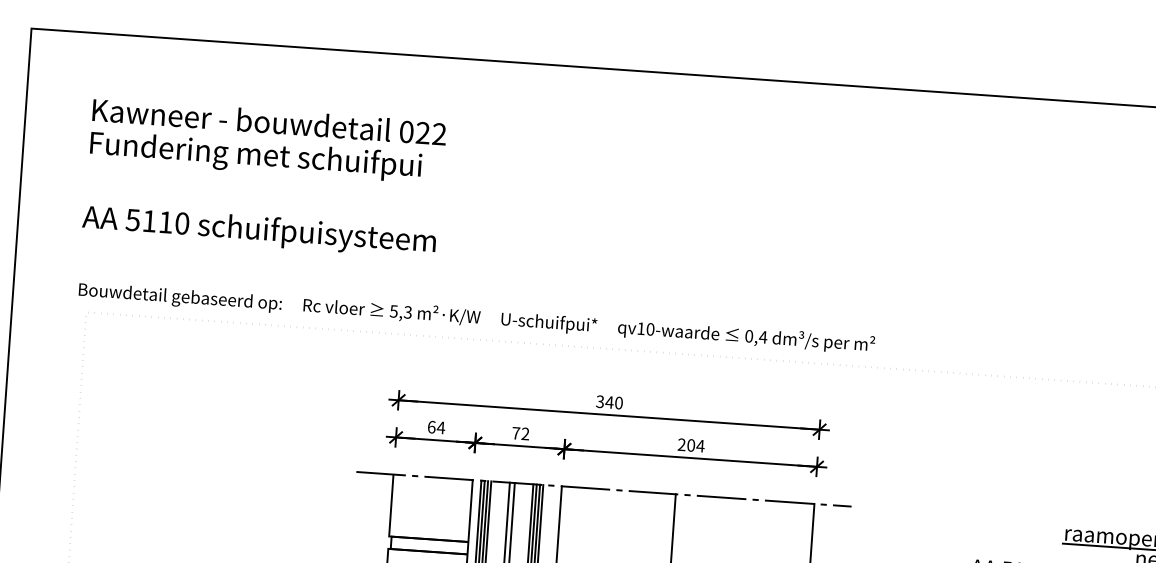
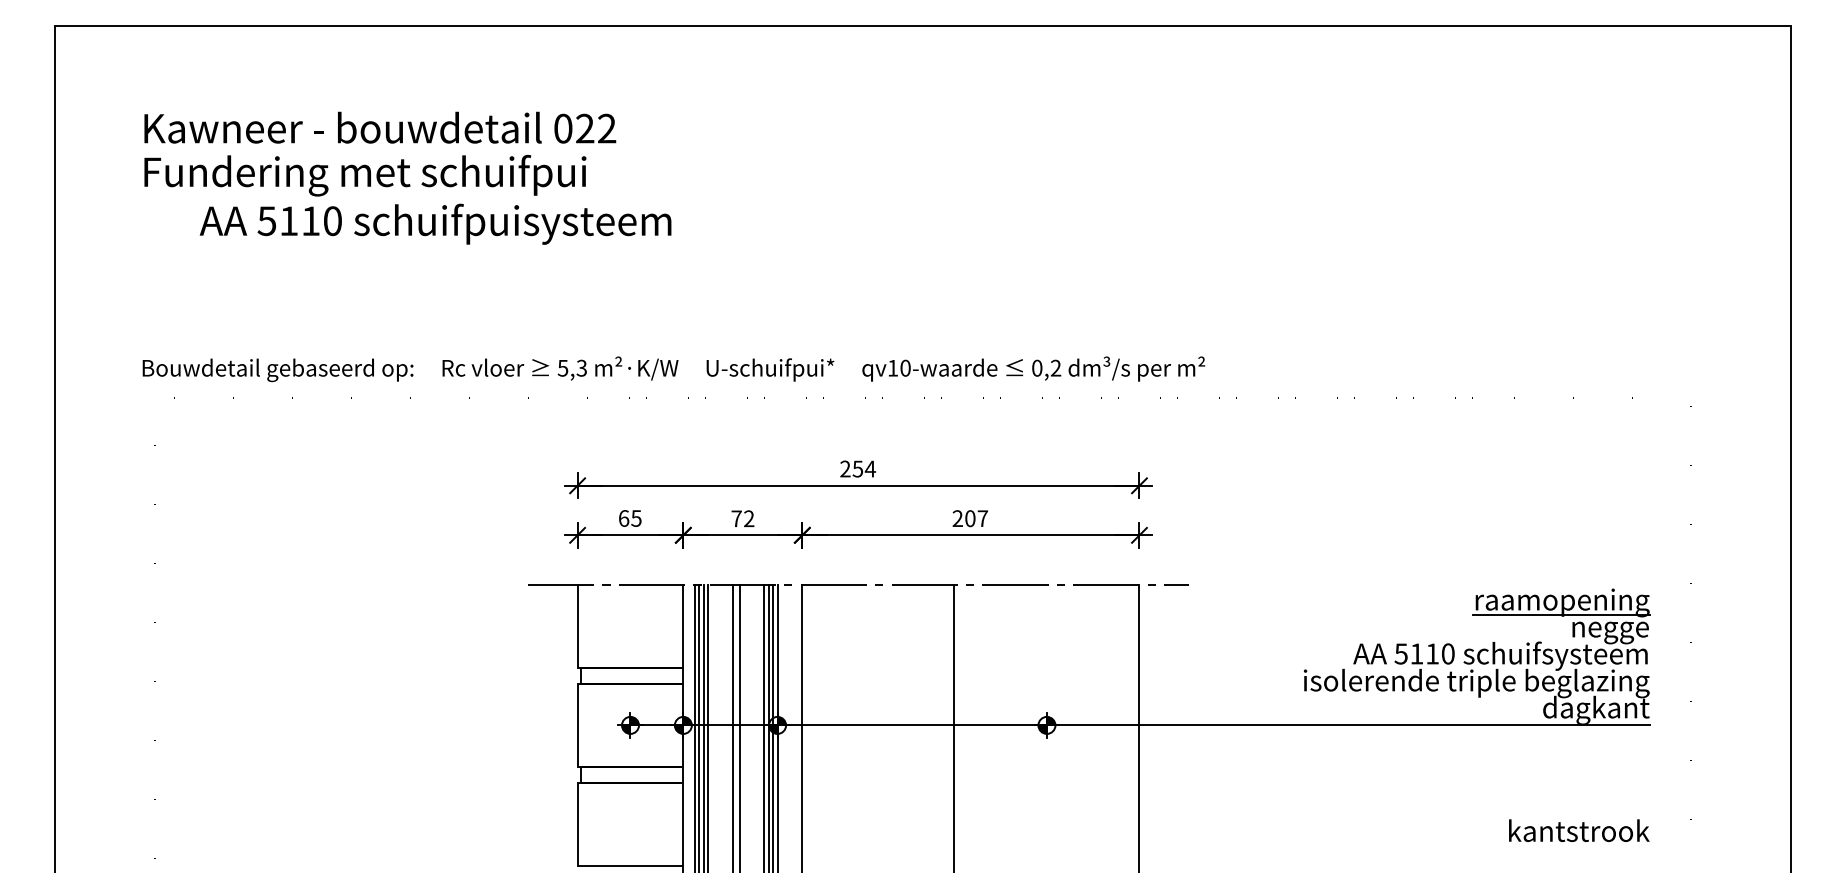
text: (259, 230) -> (435, 223), moved
text: (762, 336) -> (1055, 367), 0,4 -> 0,2
text: (610, 402) -> (858, 468), 340 -> 254
text: (441, 427) -> (636, 518), 64 -> 65
text: (700, 445) -> (982, 518), 204 -> 207

